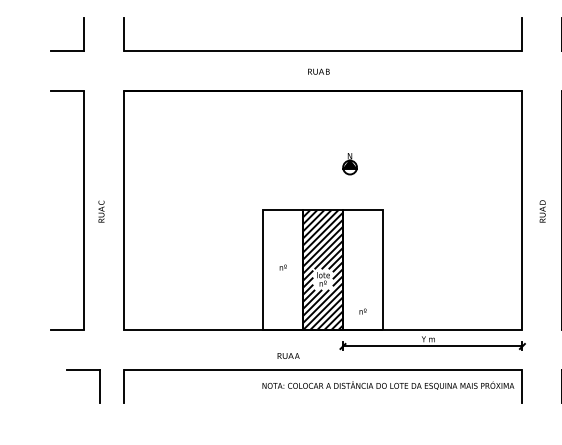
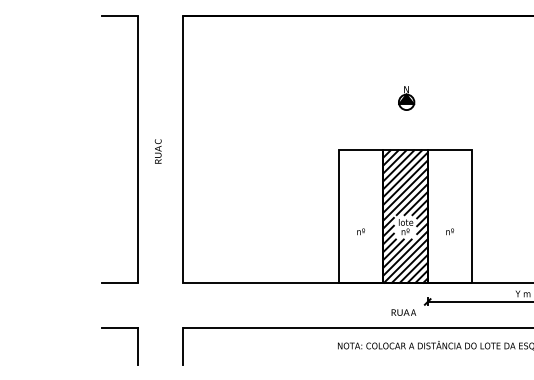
part: (349, 164) -> (405, 98), moved
text: (282, 267) -> (360, 231), moved
text: (362, 311) -> (449, 231), moved
text: (288, 355) -> (403, 312), moved
part: (83, 370) -> (120, 328), moved

